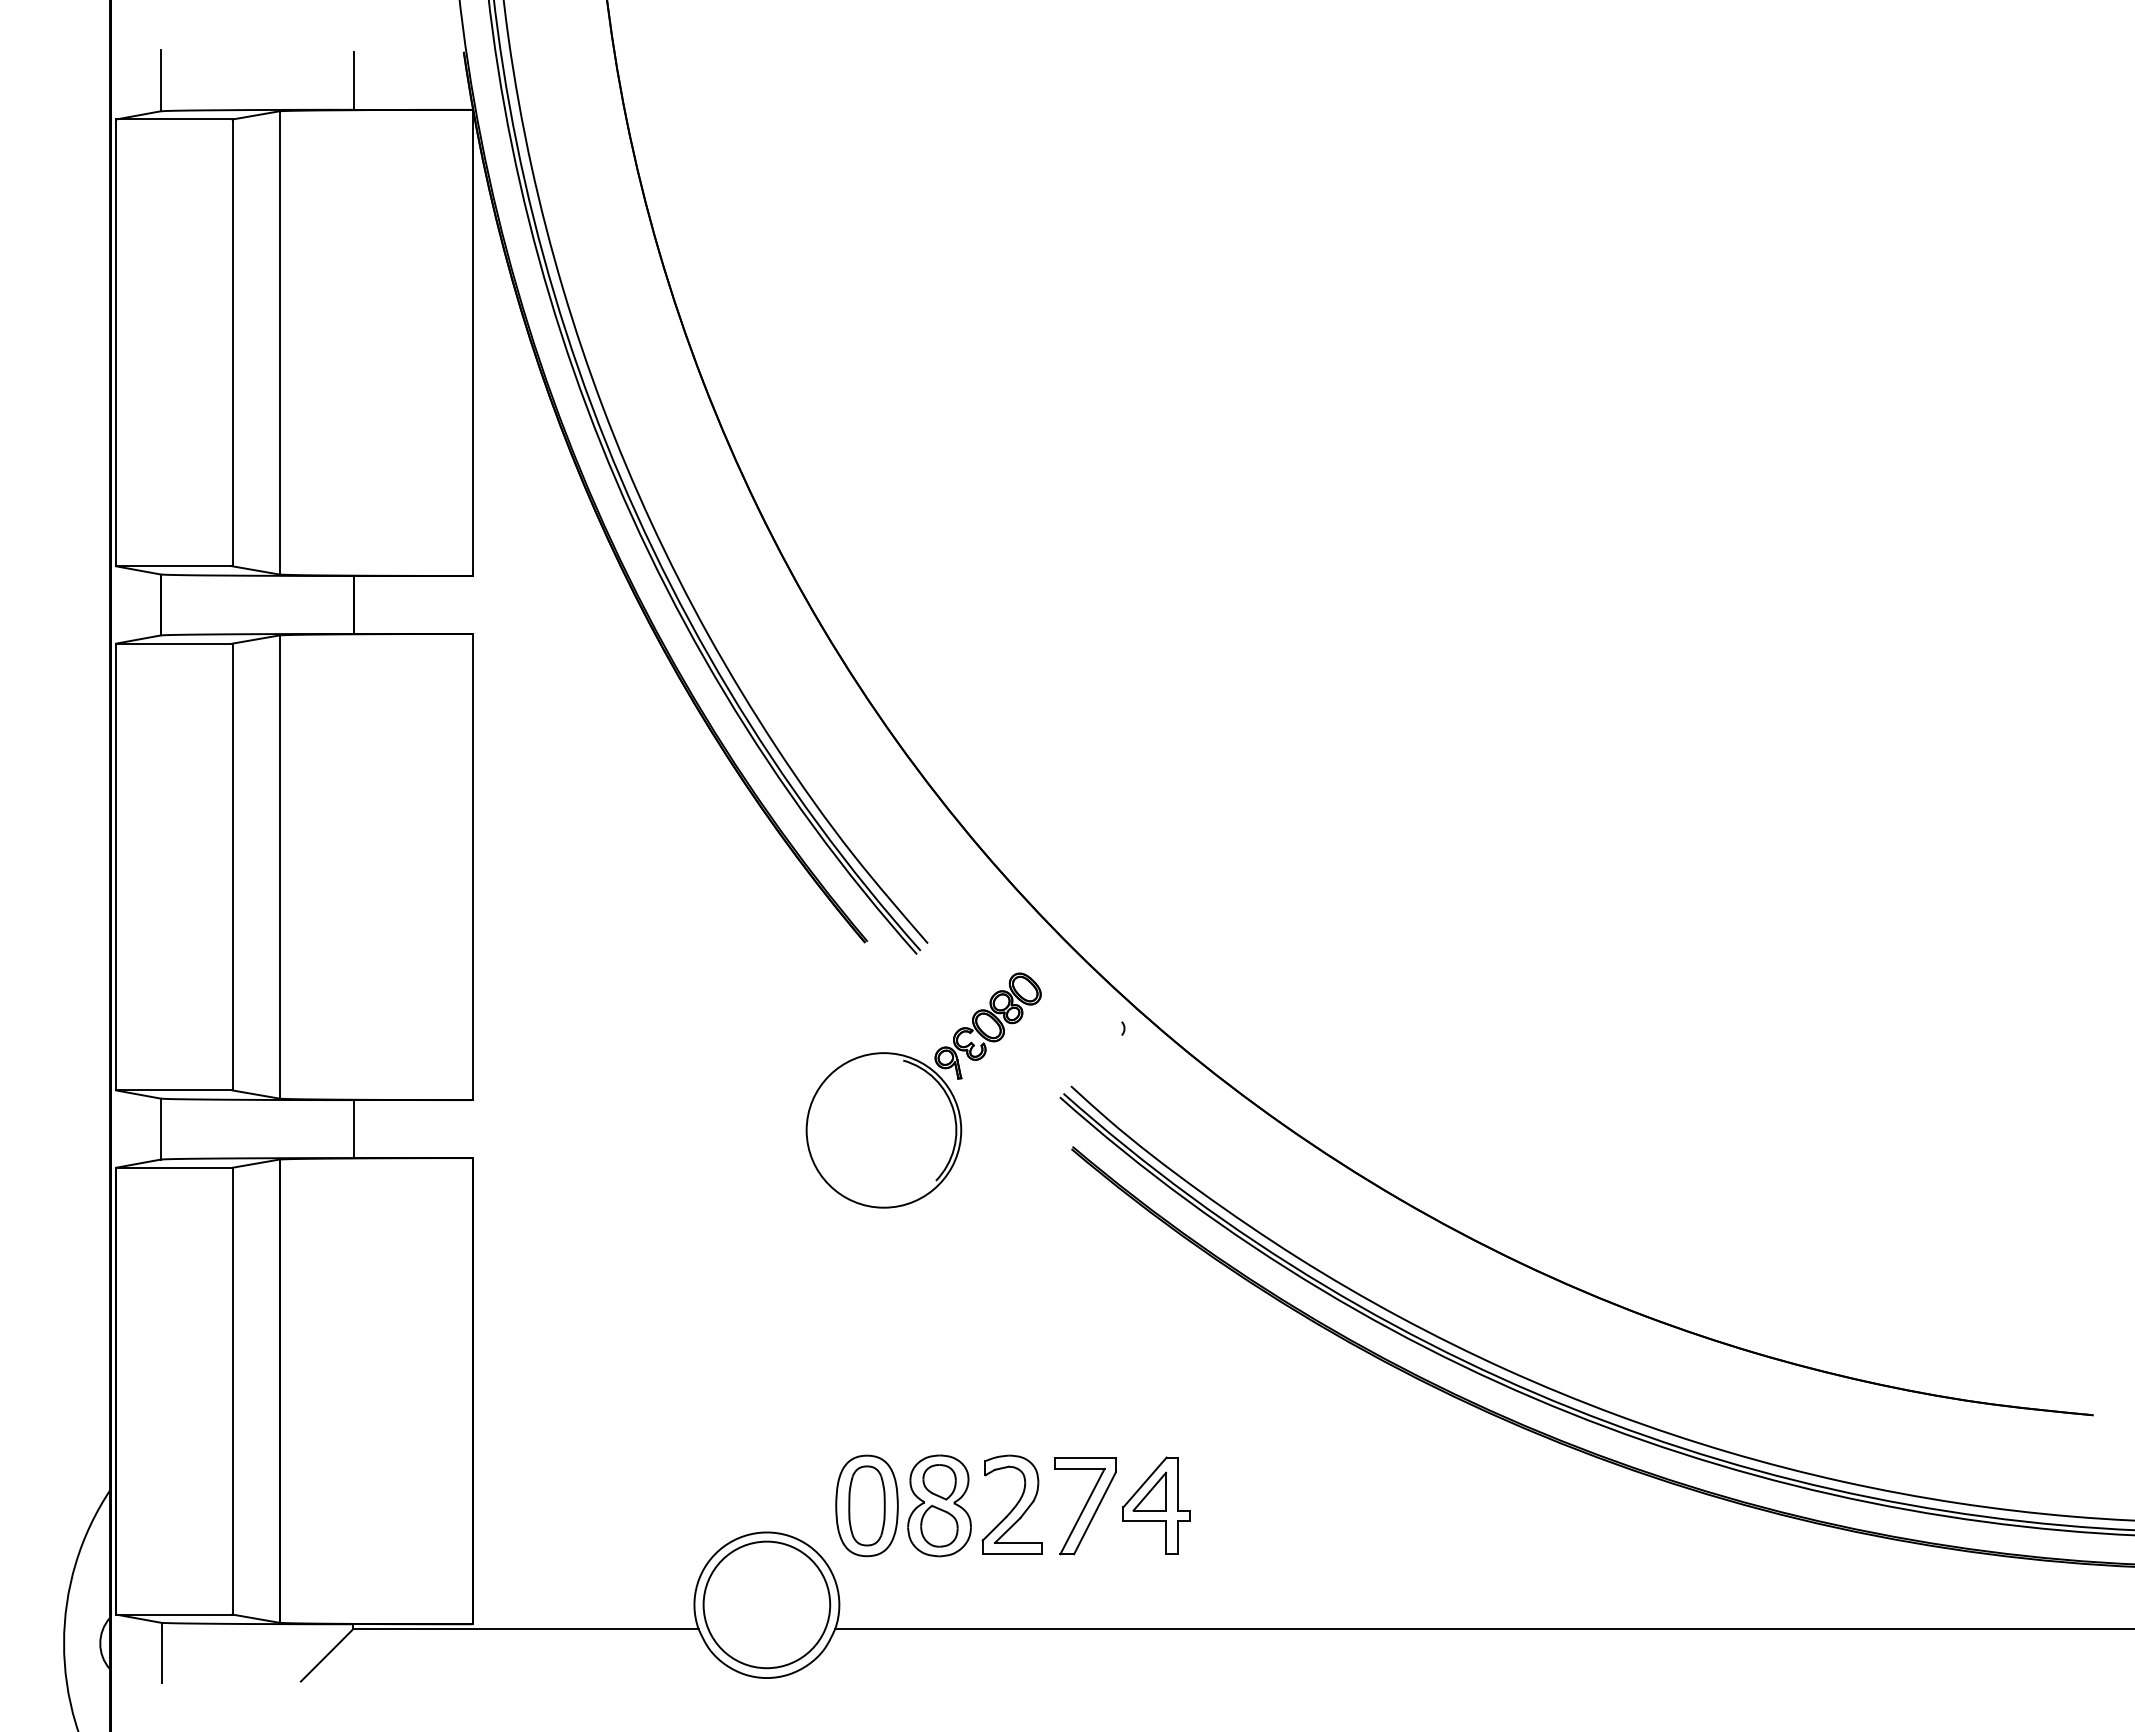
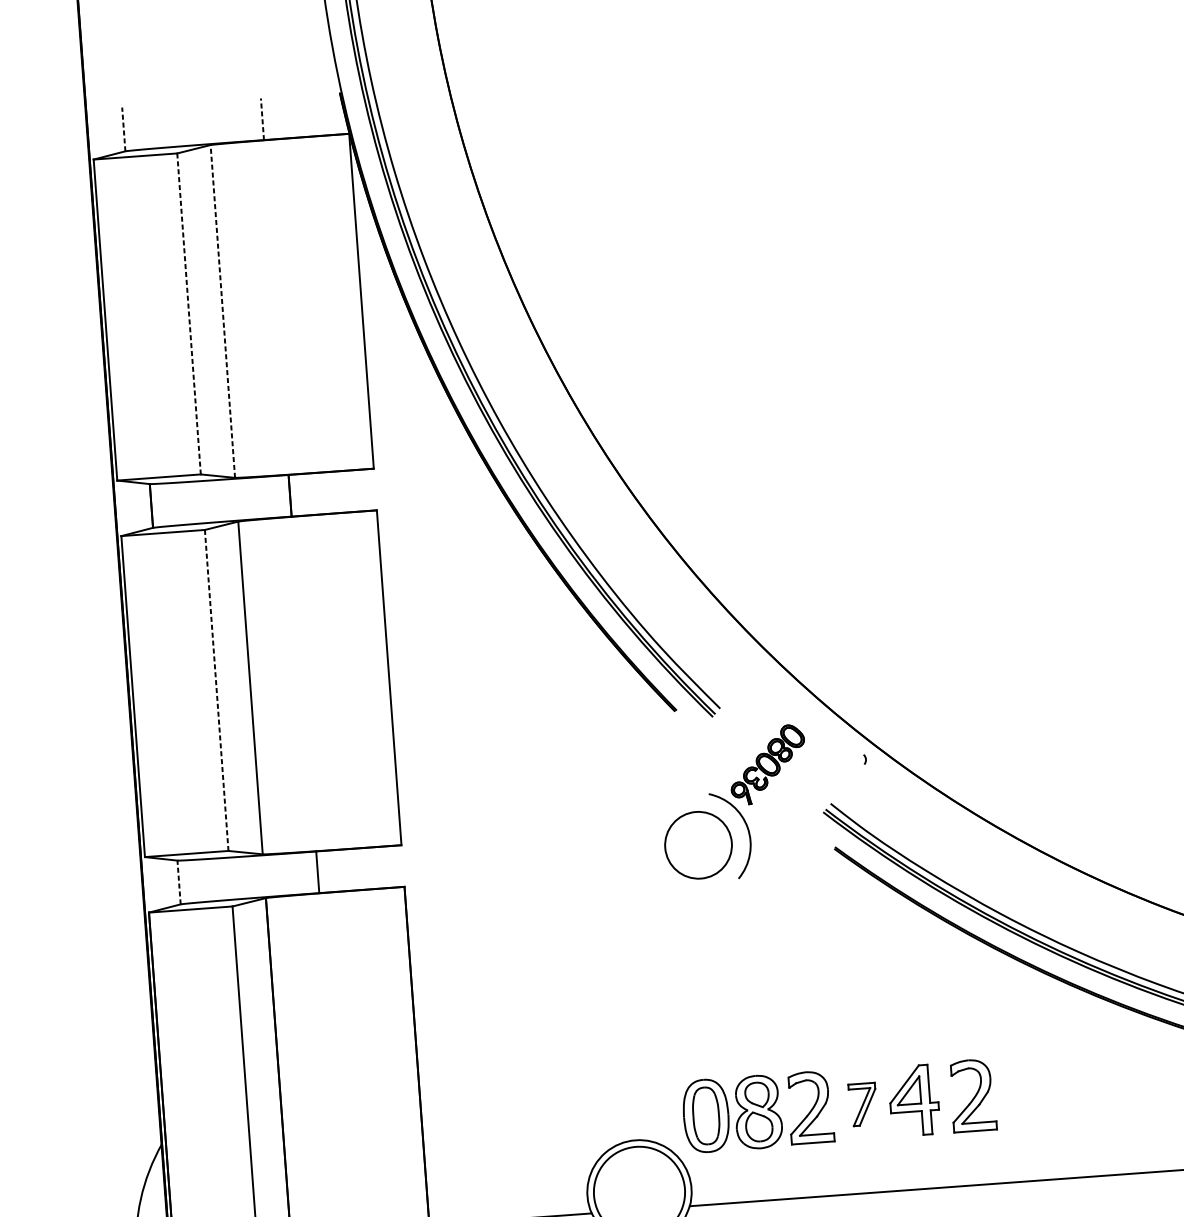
line: (160, 80) -> (123, 129), solid -> dashed
line: (353, 80) -> (262, 119), solid -> dashed
line: (279, 342) -> (222, 311), solid -> dashed
line: (232, 343) -> (189, 314), solid -> dashed
line: (232, 867) -> (216, 690), solid -> dashed
line: (160, 1128) -> (178, 882), solid -> dashed
circle: (883, 1130) -> (698, 845), size x0.6
part: (1237, 1504) -> (972, 1095), added
part: (1085, 1506) -> (863, 1104), size x0.6

